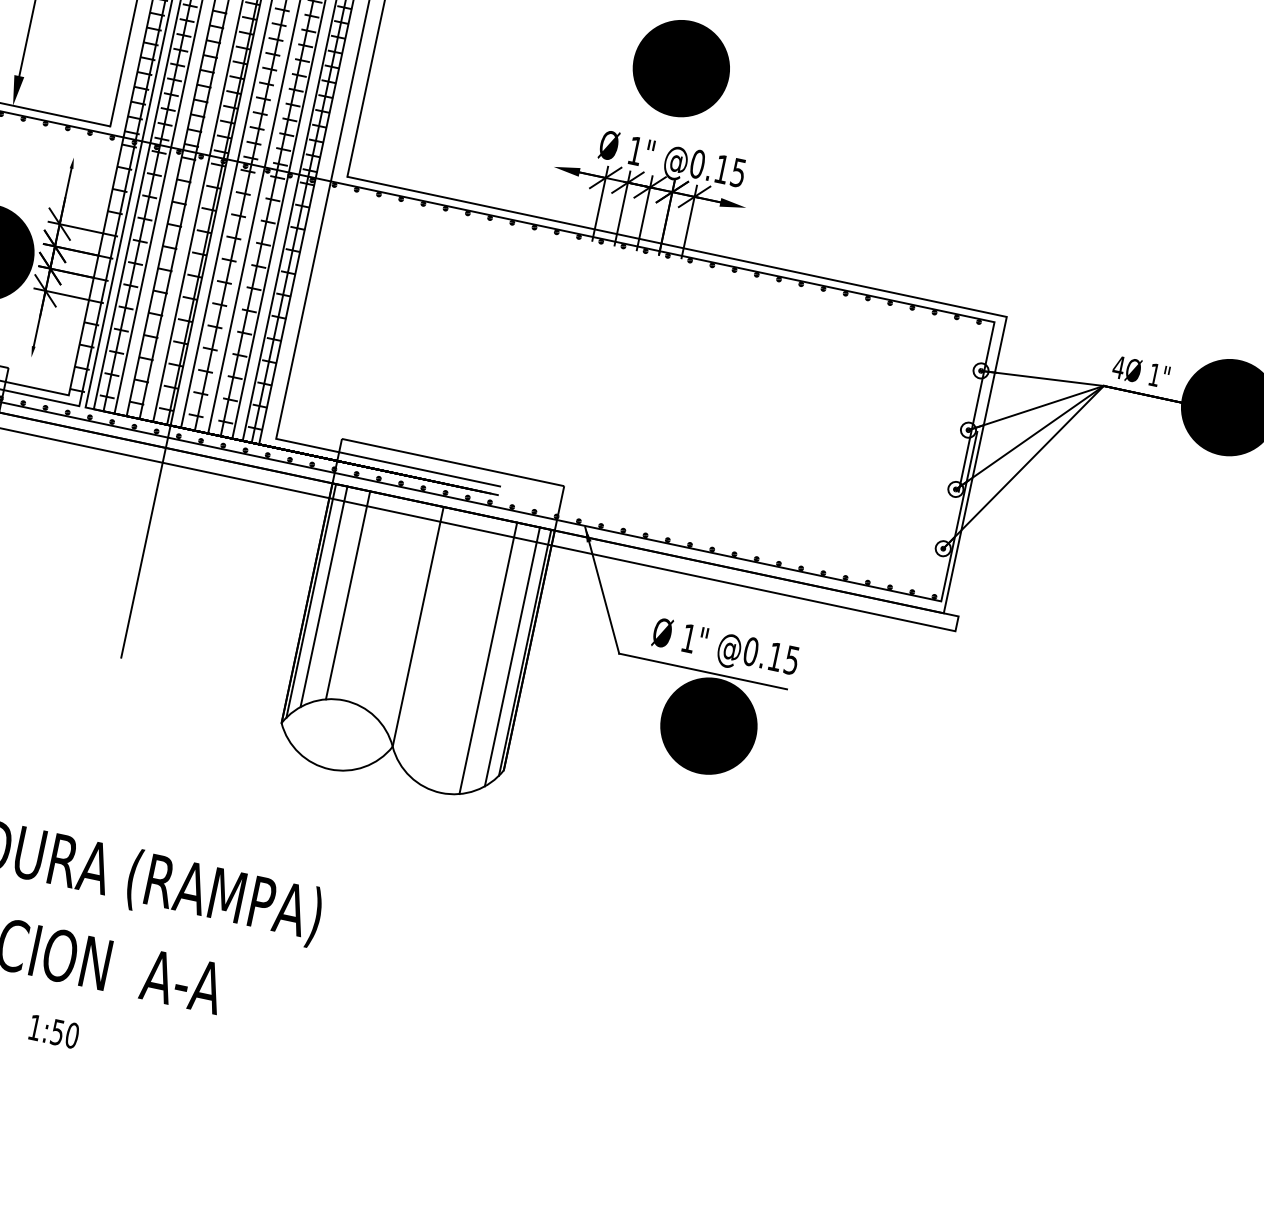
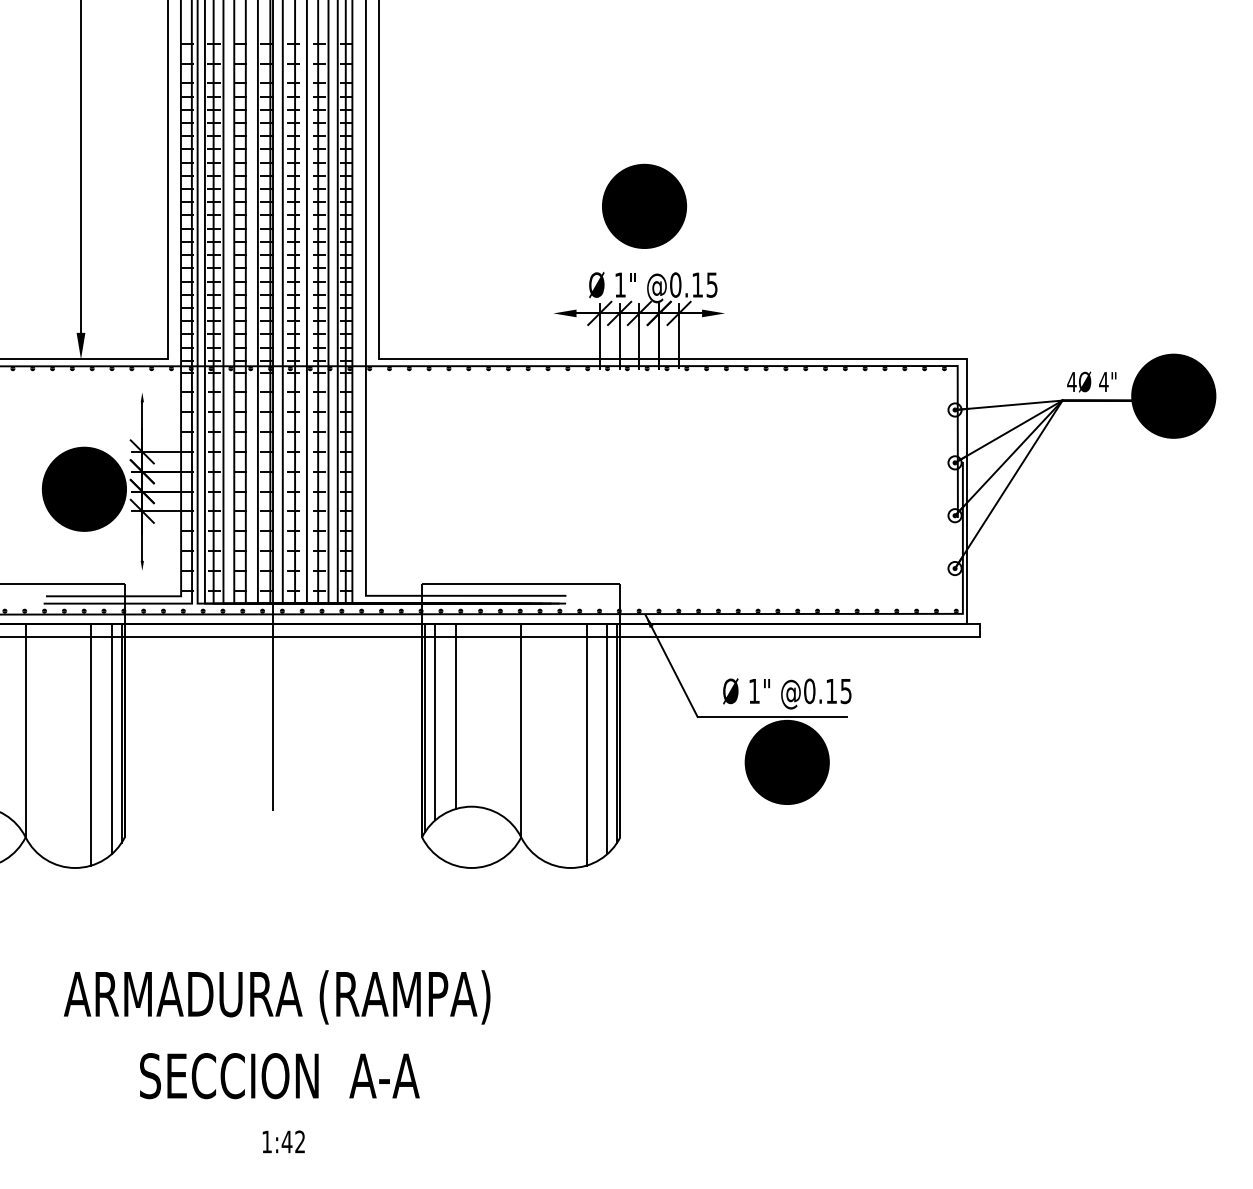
text: (1154, 374) -> (1103, 381), 1" -> 4"
text: (64, 1033) -> (293, 1141), 1:50 -> 1:42

